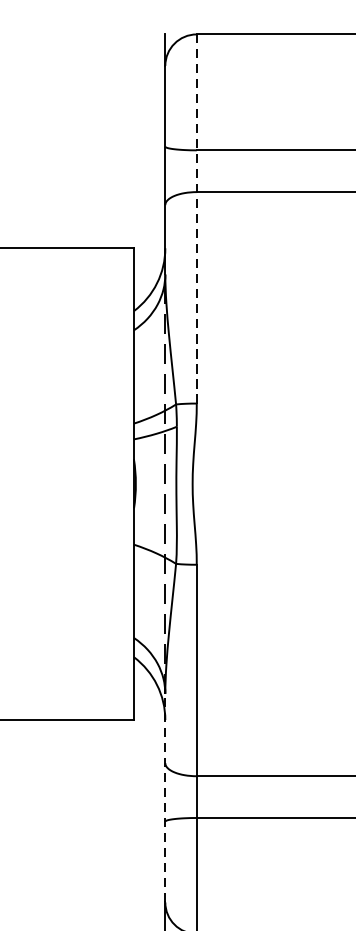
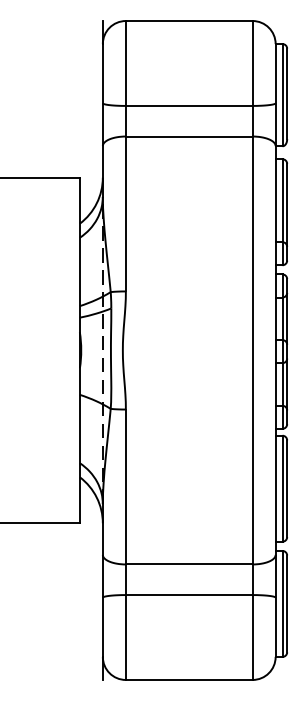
line: (196, 217) -> (125, 155), dashed -> solid
line: (164, 798) -> (102, 580), dashed -> solid

